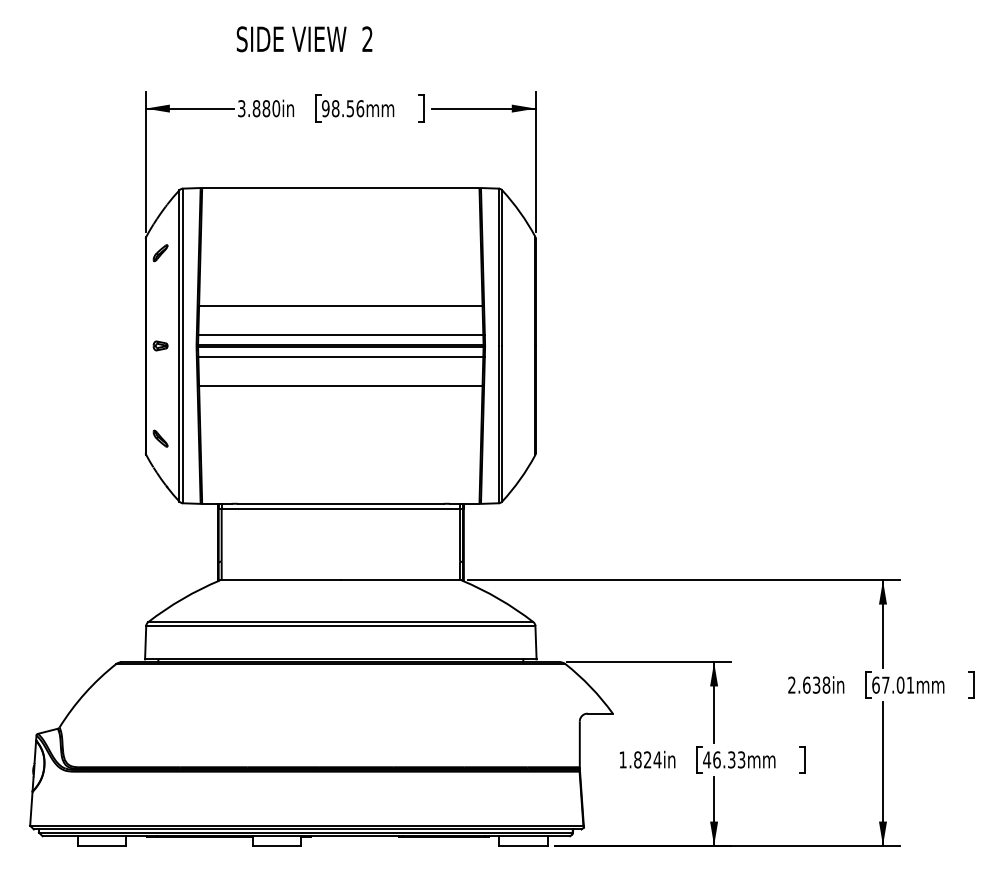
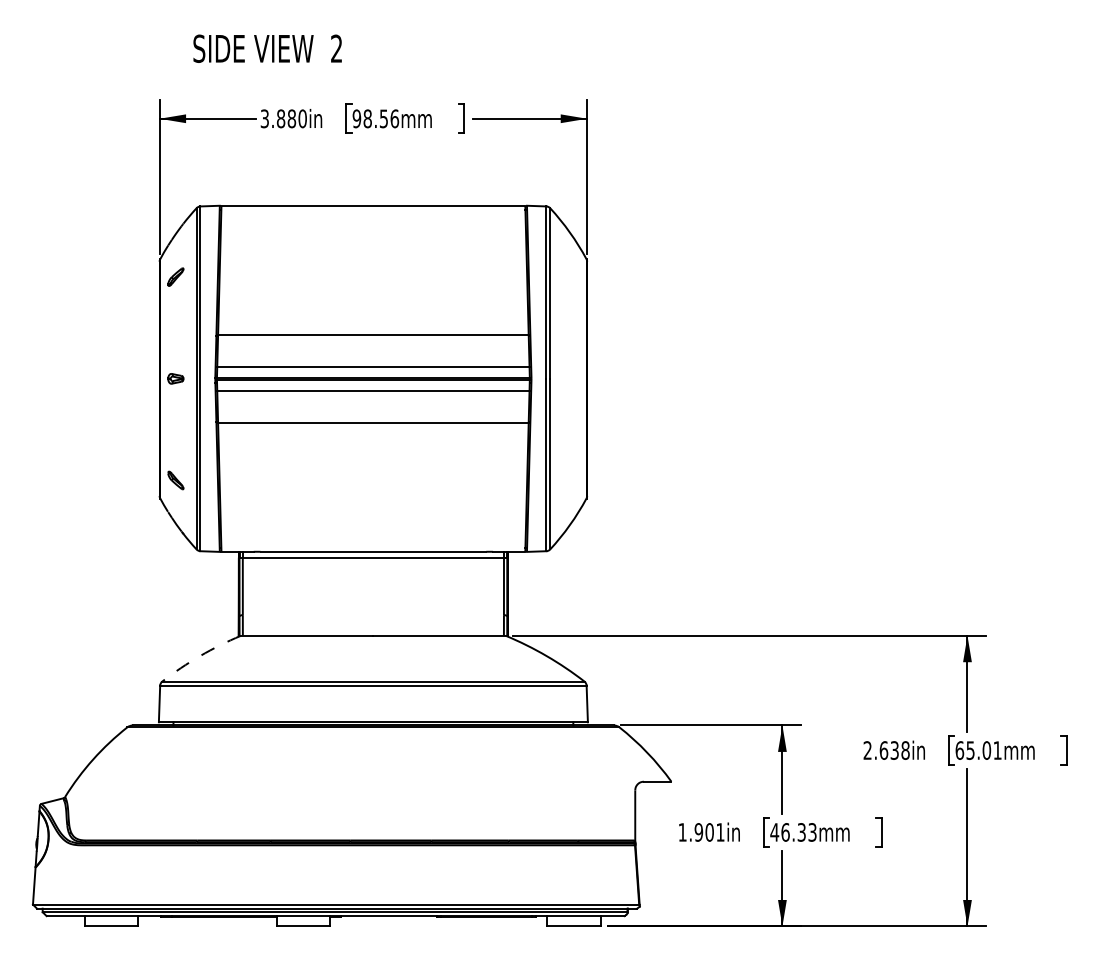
text: (304, 39) -> (267, 48), moved
arc: (183, 599) -> (200, 656), solid -> dashed
text: (885, 685) -> (970, 750), 67.01mm -> 65.01mm
text: (647, 759) -> (709, 832), 1.824in -> 1.901in

